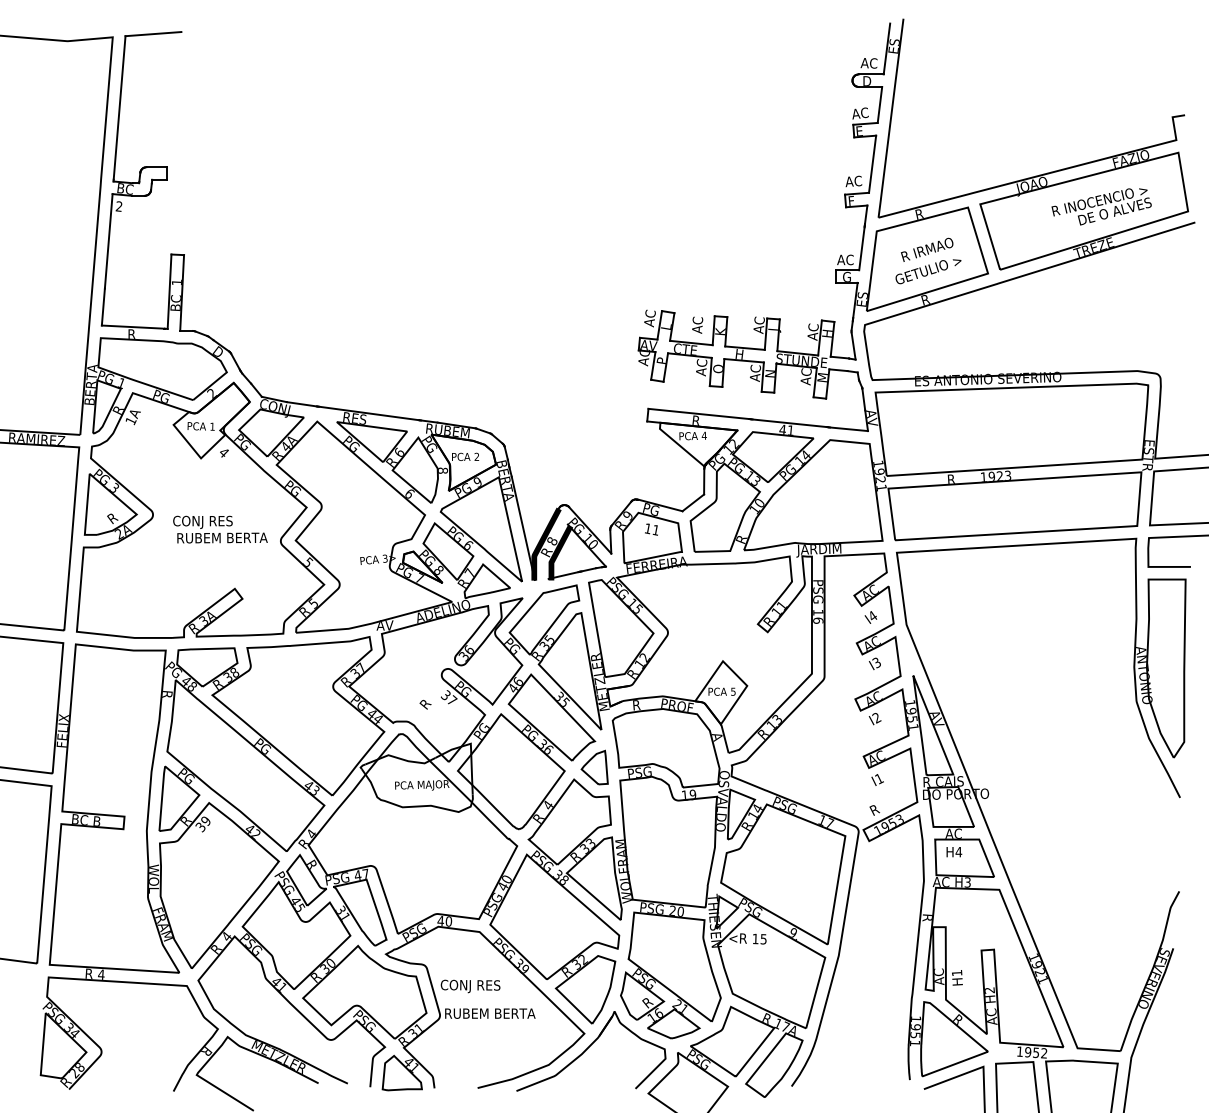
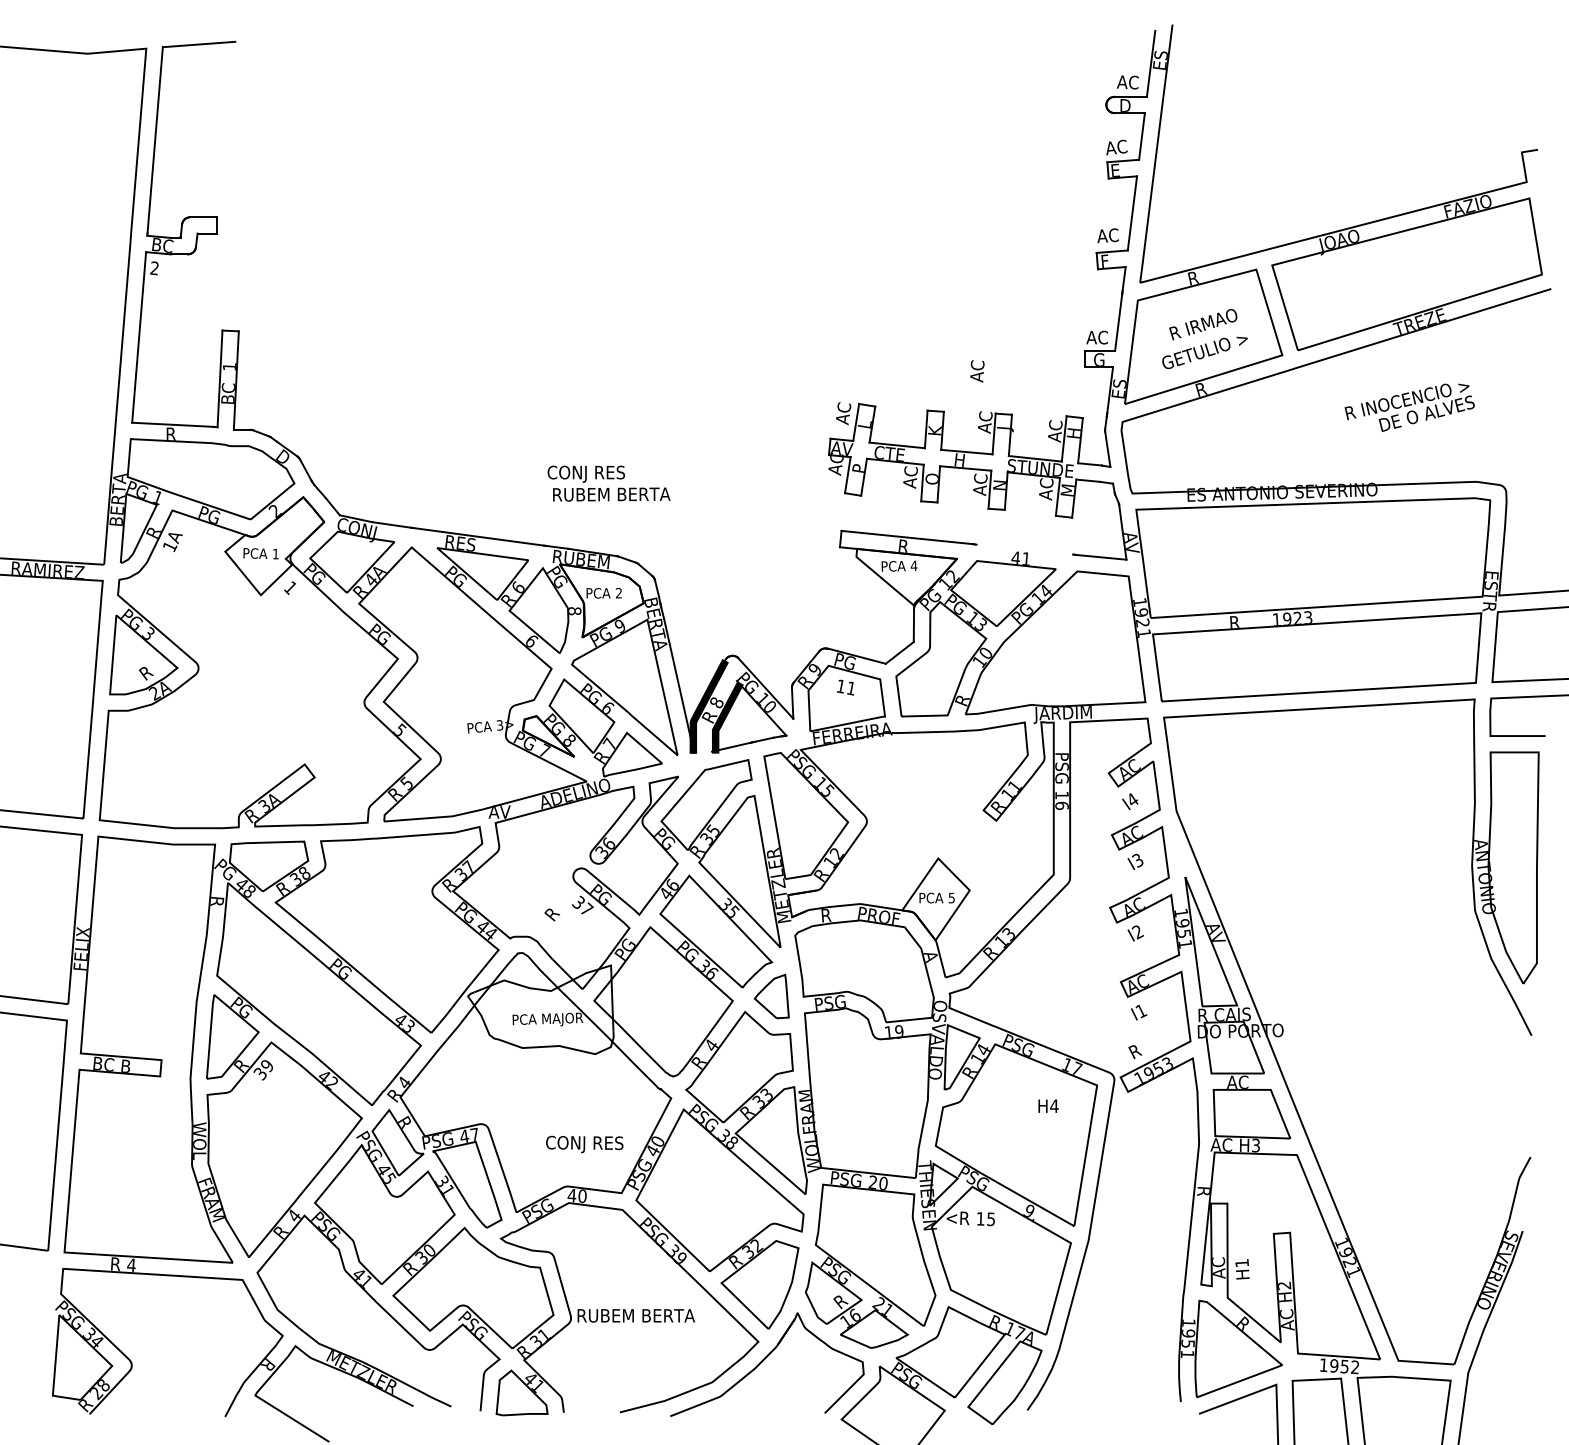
text: (1101, 206) -> (1409, 407), moved
text: (697, 325) -> (977, 371), moved
line: (789, 423) -> (1024, 549), removed
text: (223, 452) -> (290, 587), 4 -> 1
text: (220, 529) -> (608, 483), moved
text: (954, 851) -> (1048, 1105), moved
text: (470, 986) -> (584, 1144), moved

